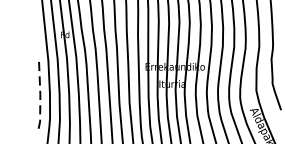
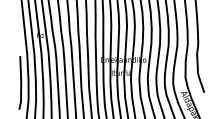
line: (40, 97) -> (21, 83), dashed -> solid

